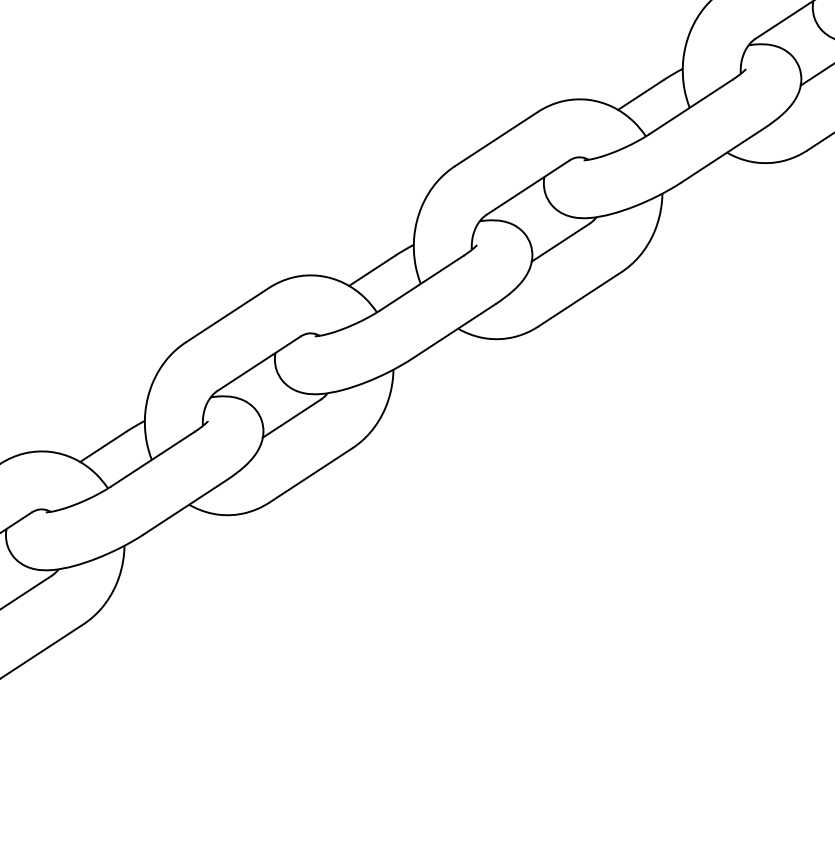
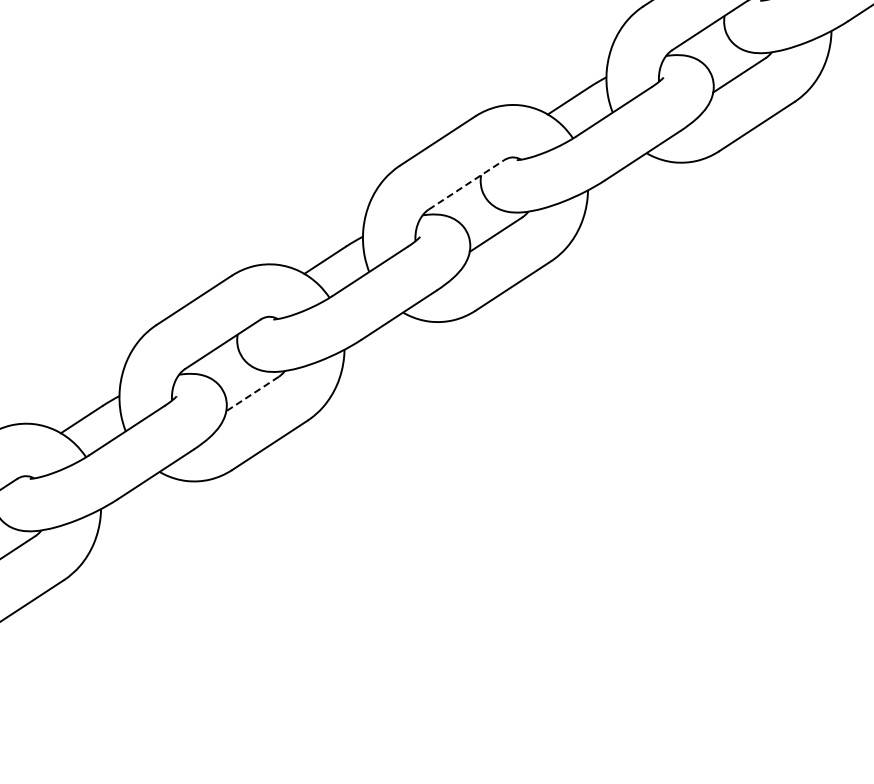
line: (528, 187) -> (466, 184), solid -> dashed
line: (291, 419) -> (252, 394), solid -> dashed

